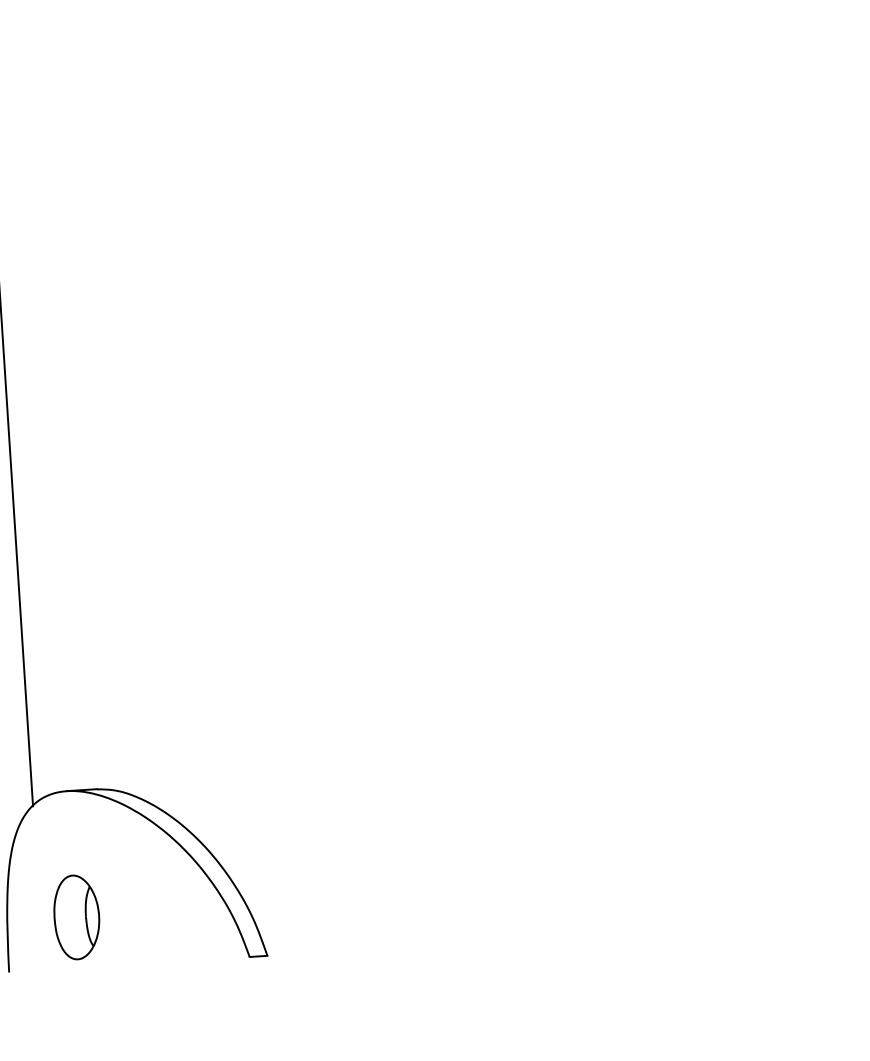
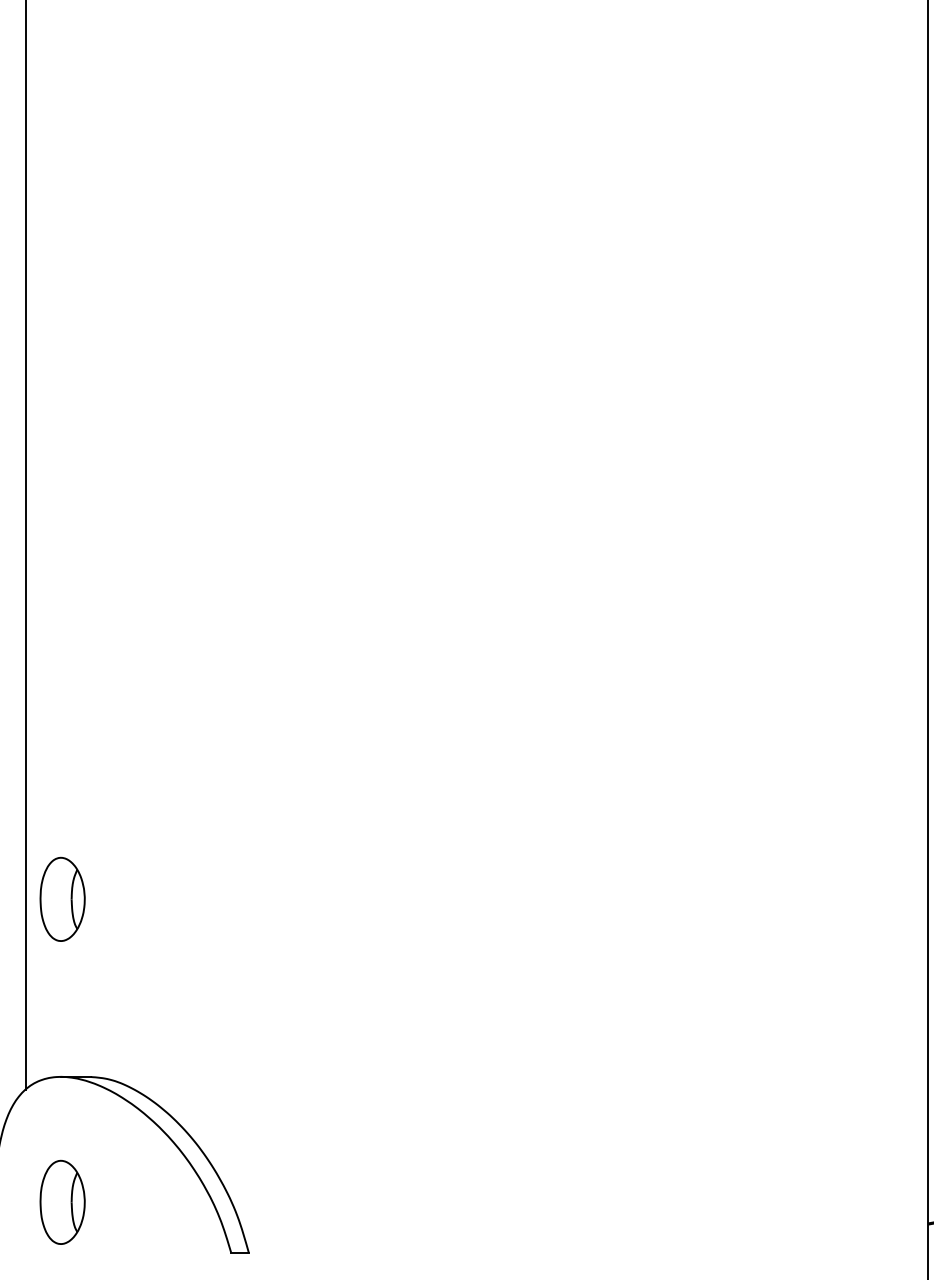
part: (56, 611) -> (62, 898), added

